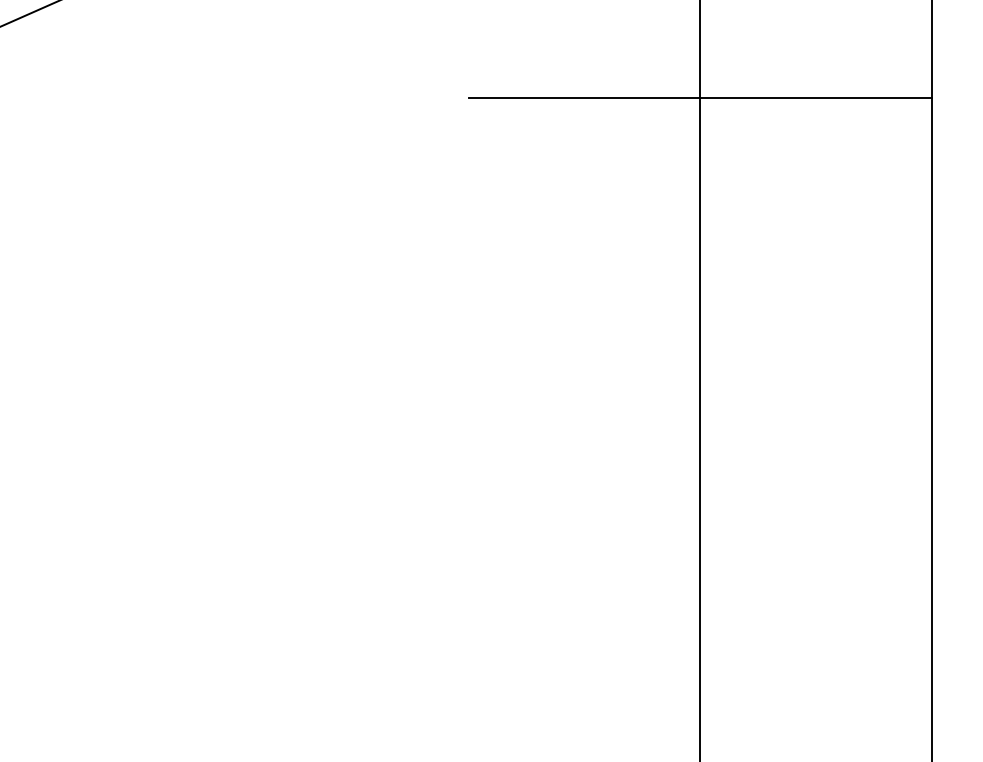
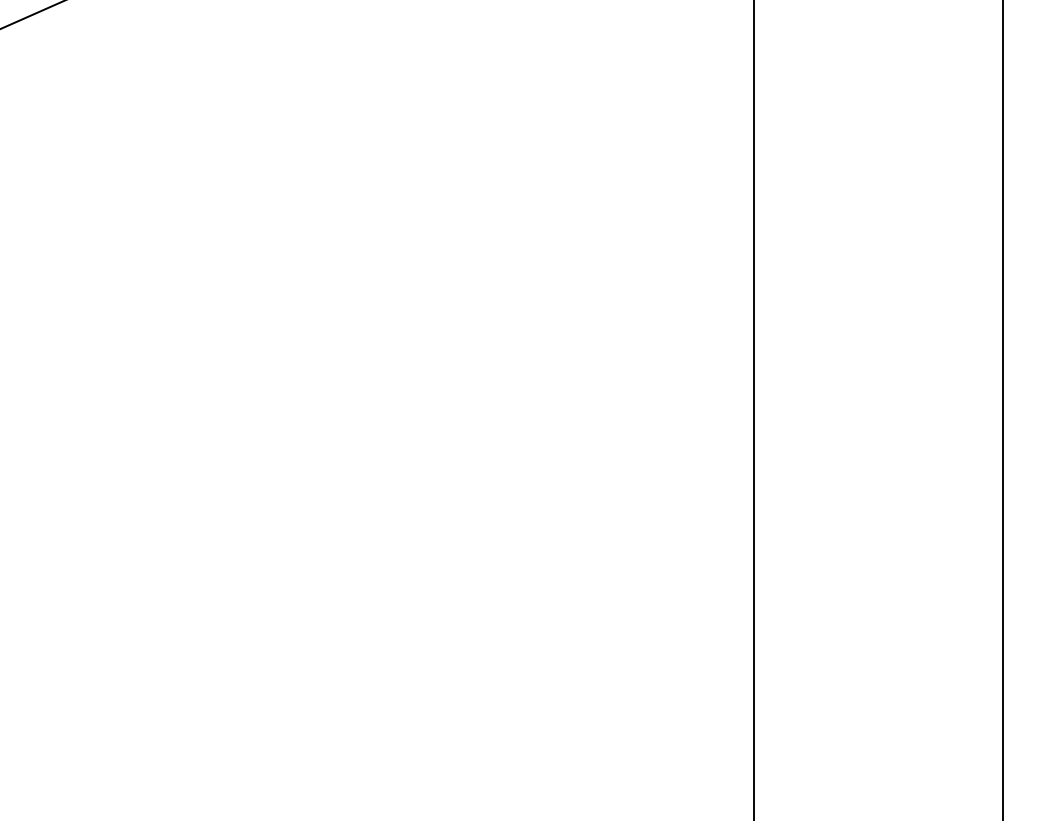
line: (700, 97) -> (754, 105), removed

